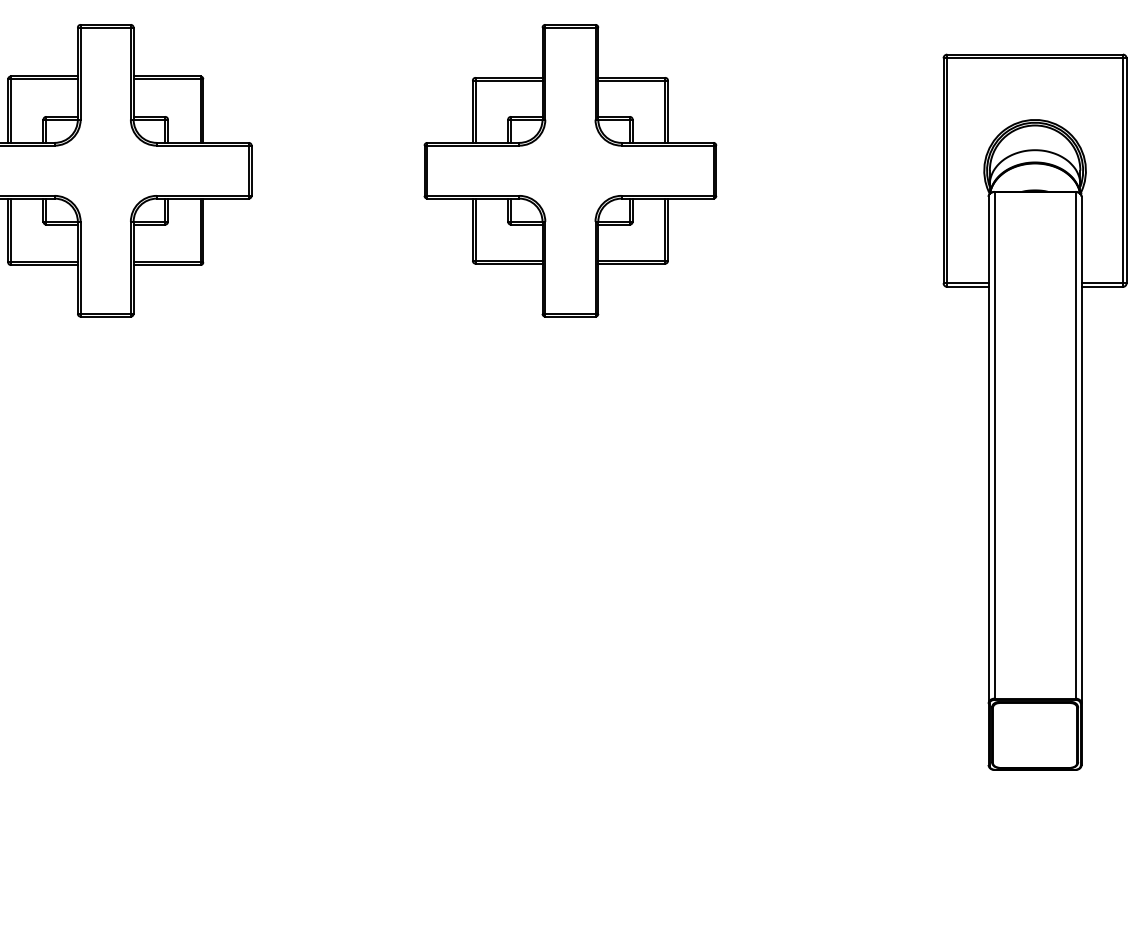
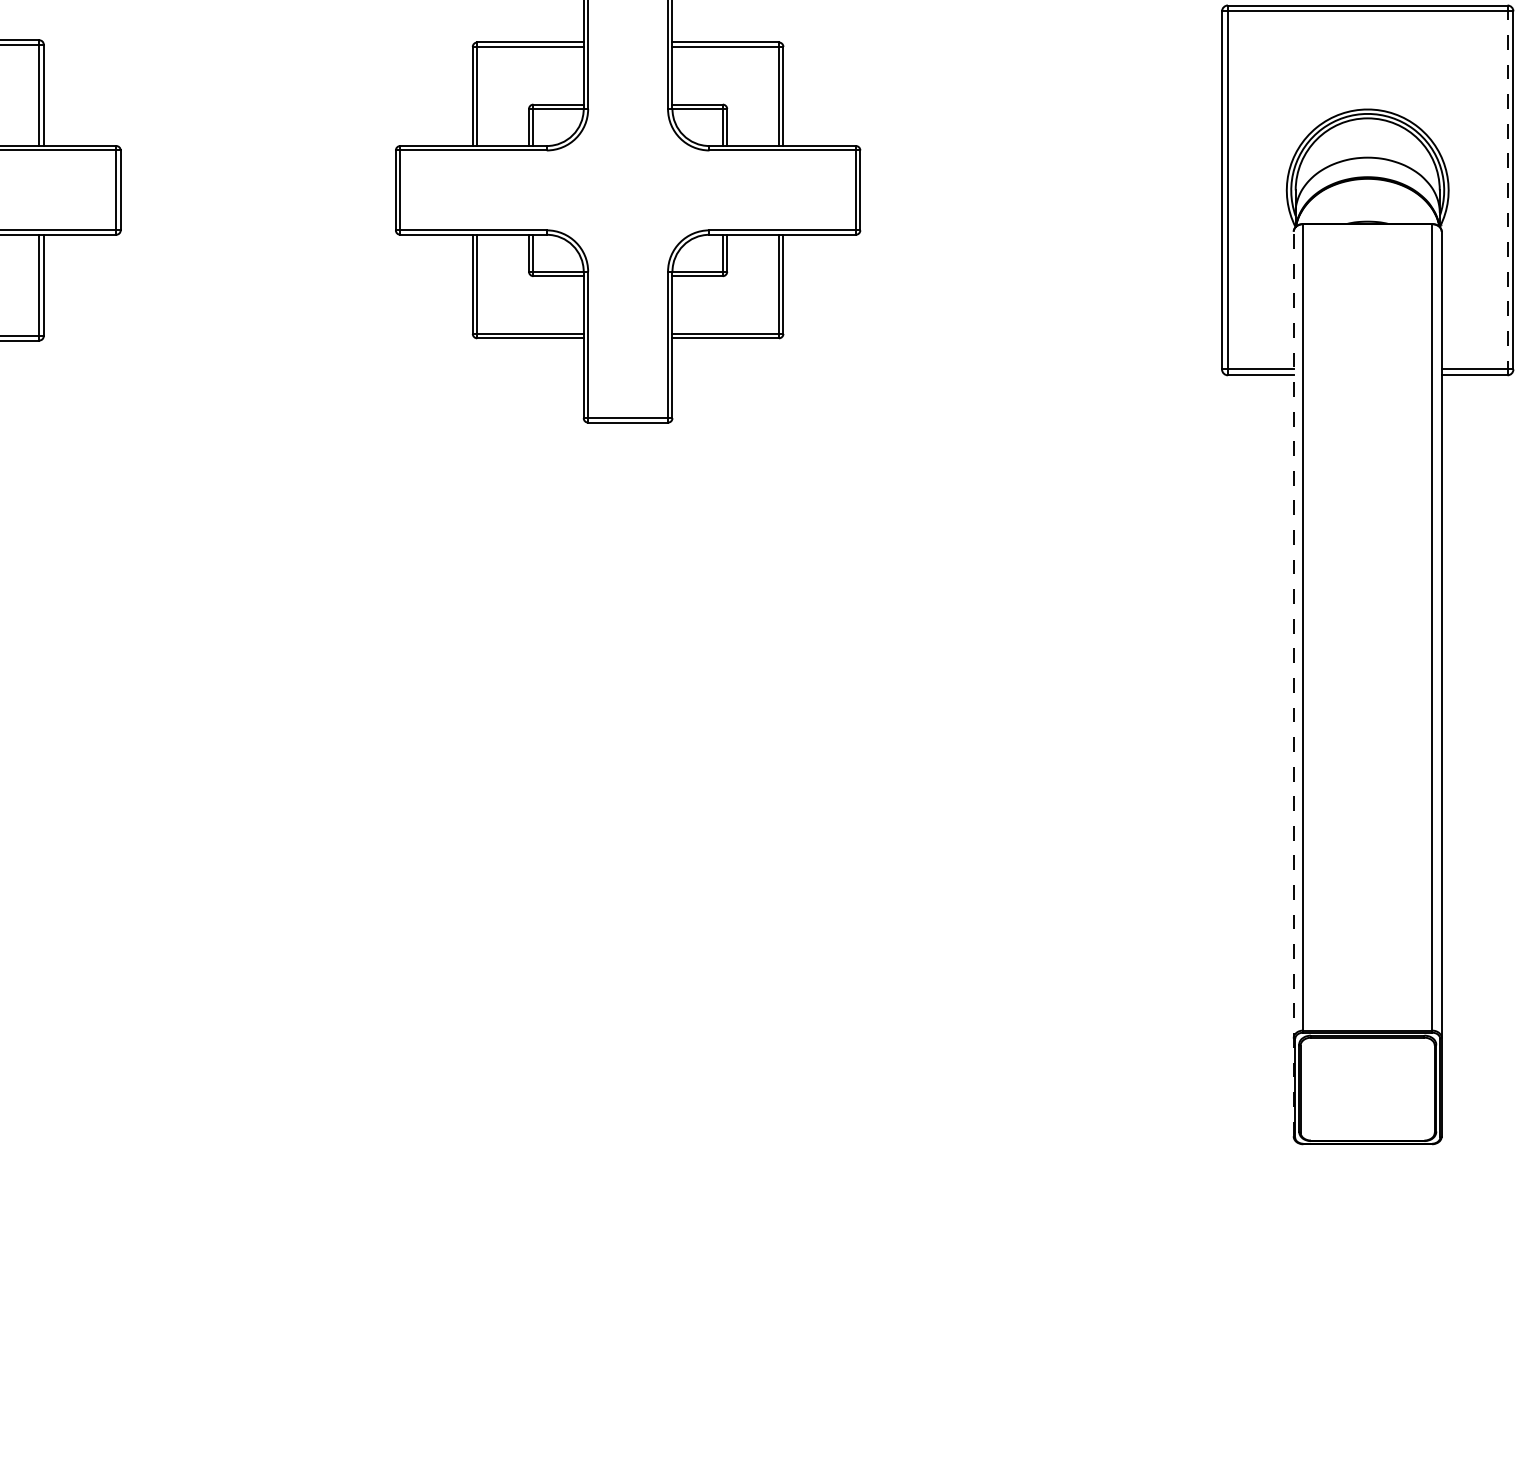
line: (1122, 170) -> (1506, 189), solid -> dashed
line: (988, 480) -> (1293, 683), solid -> dashed

